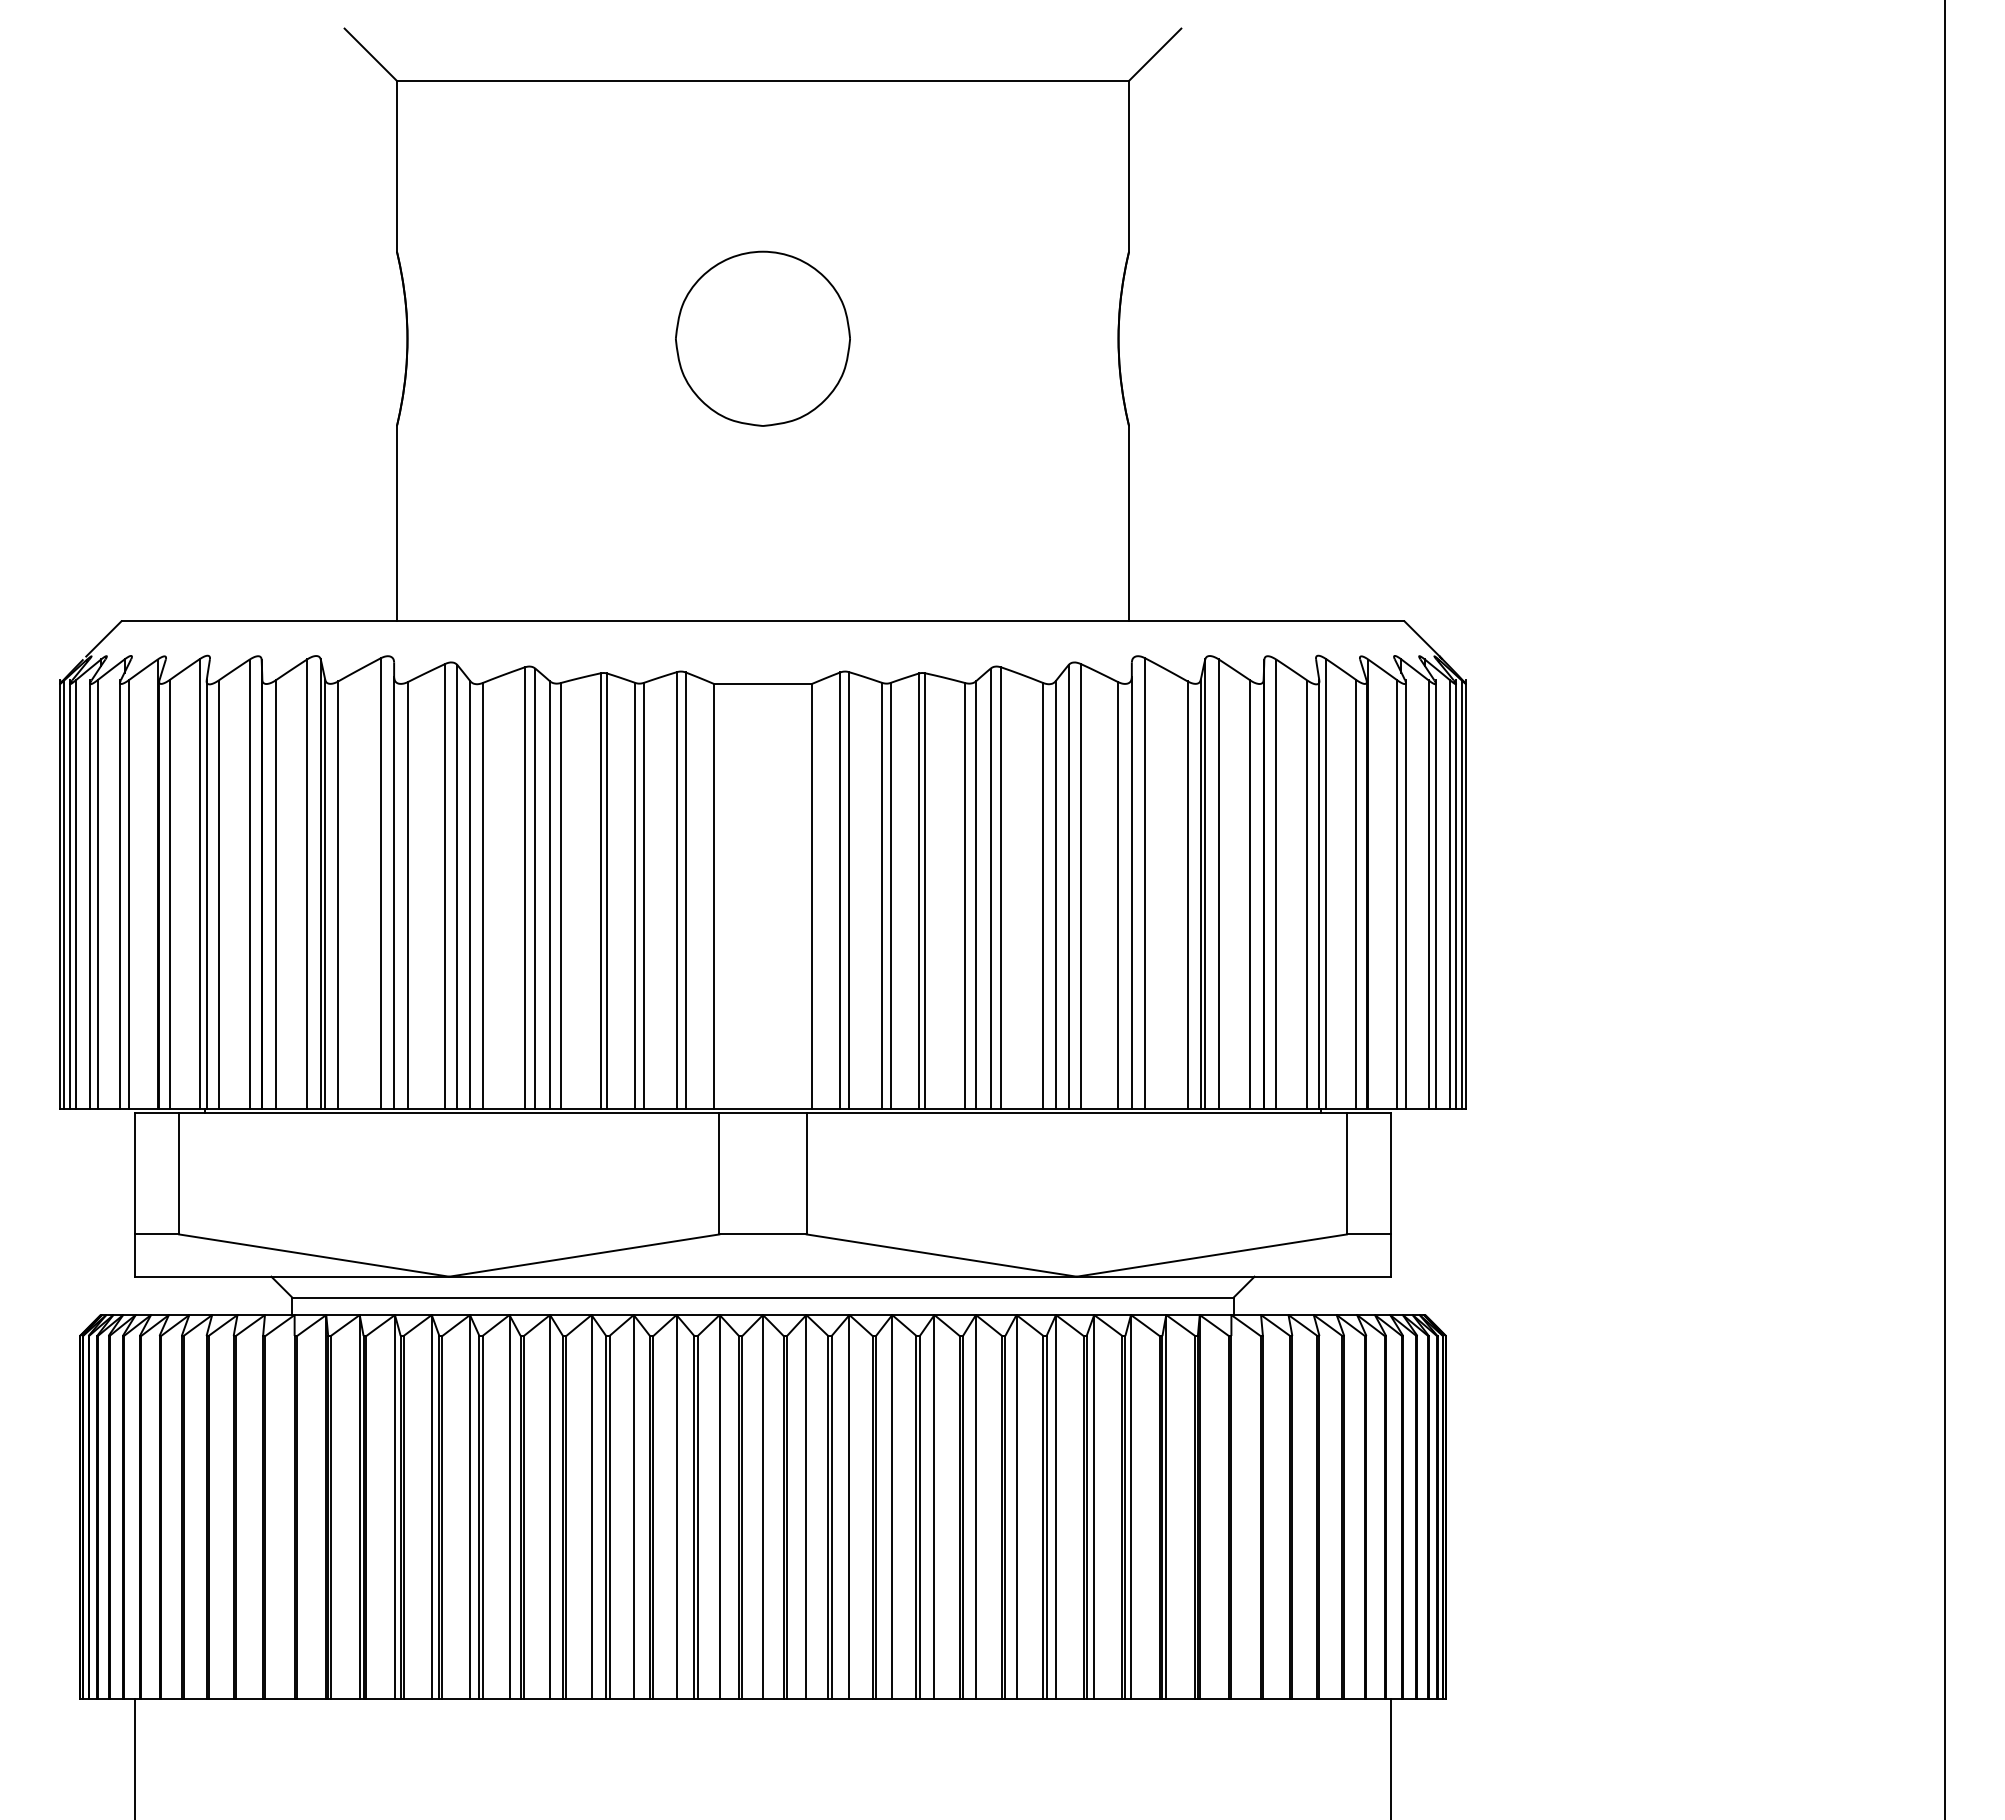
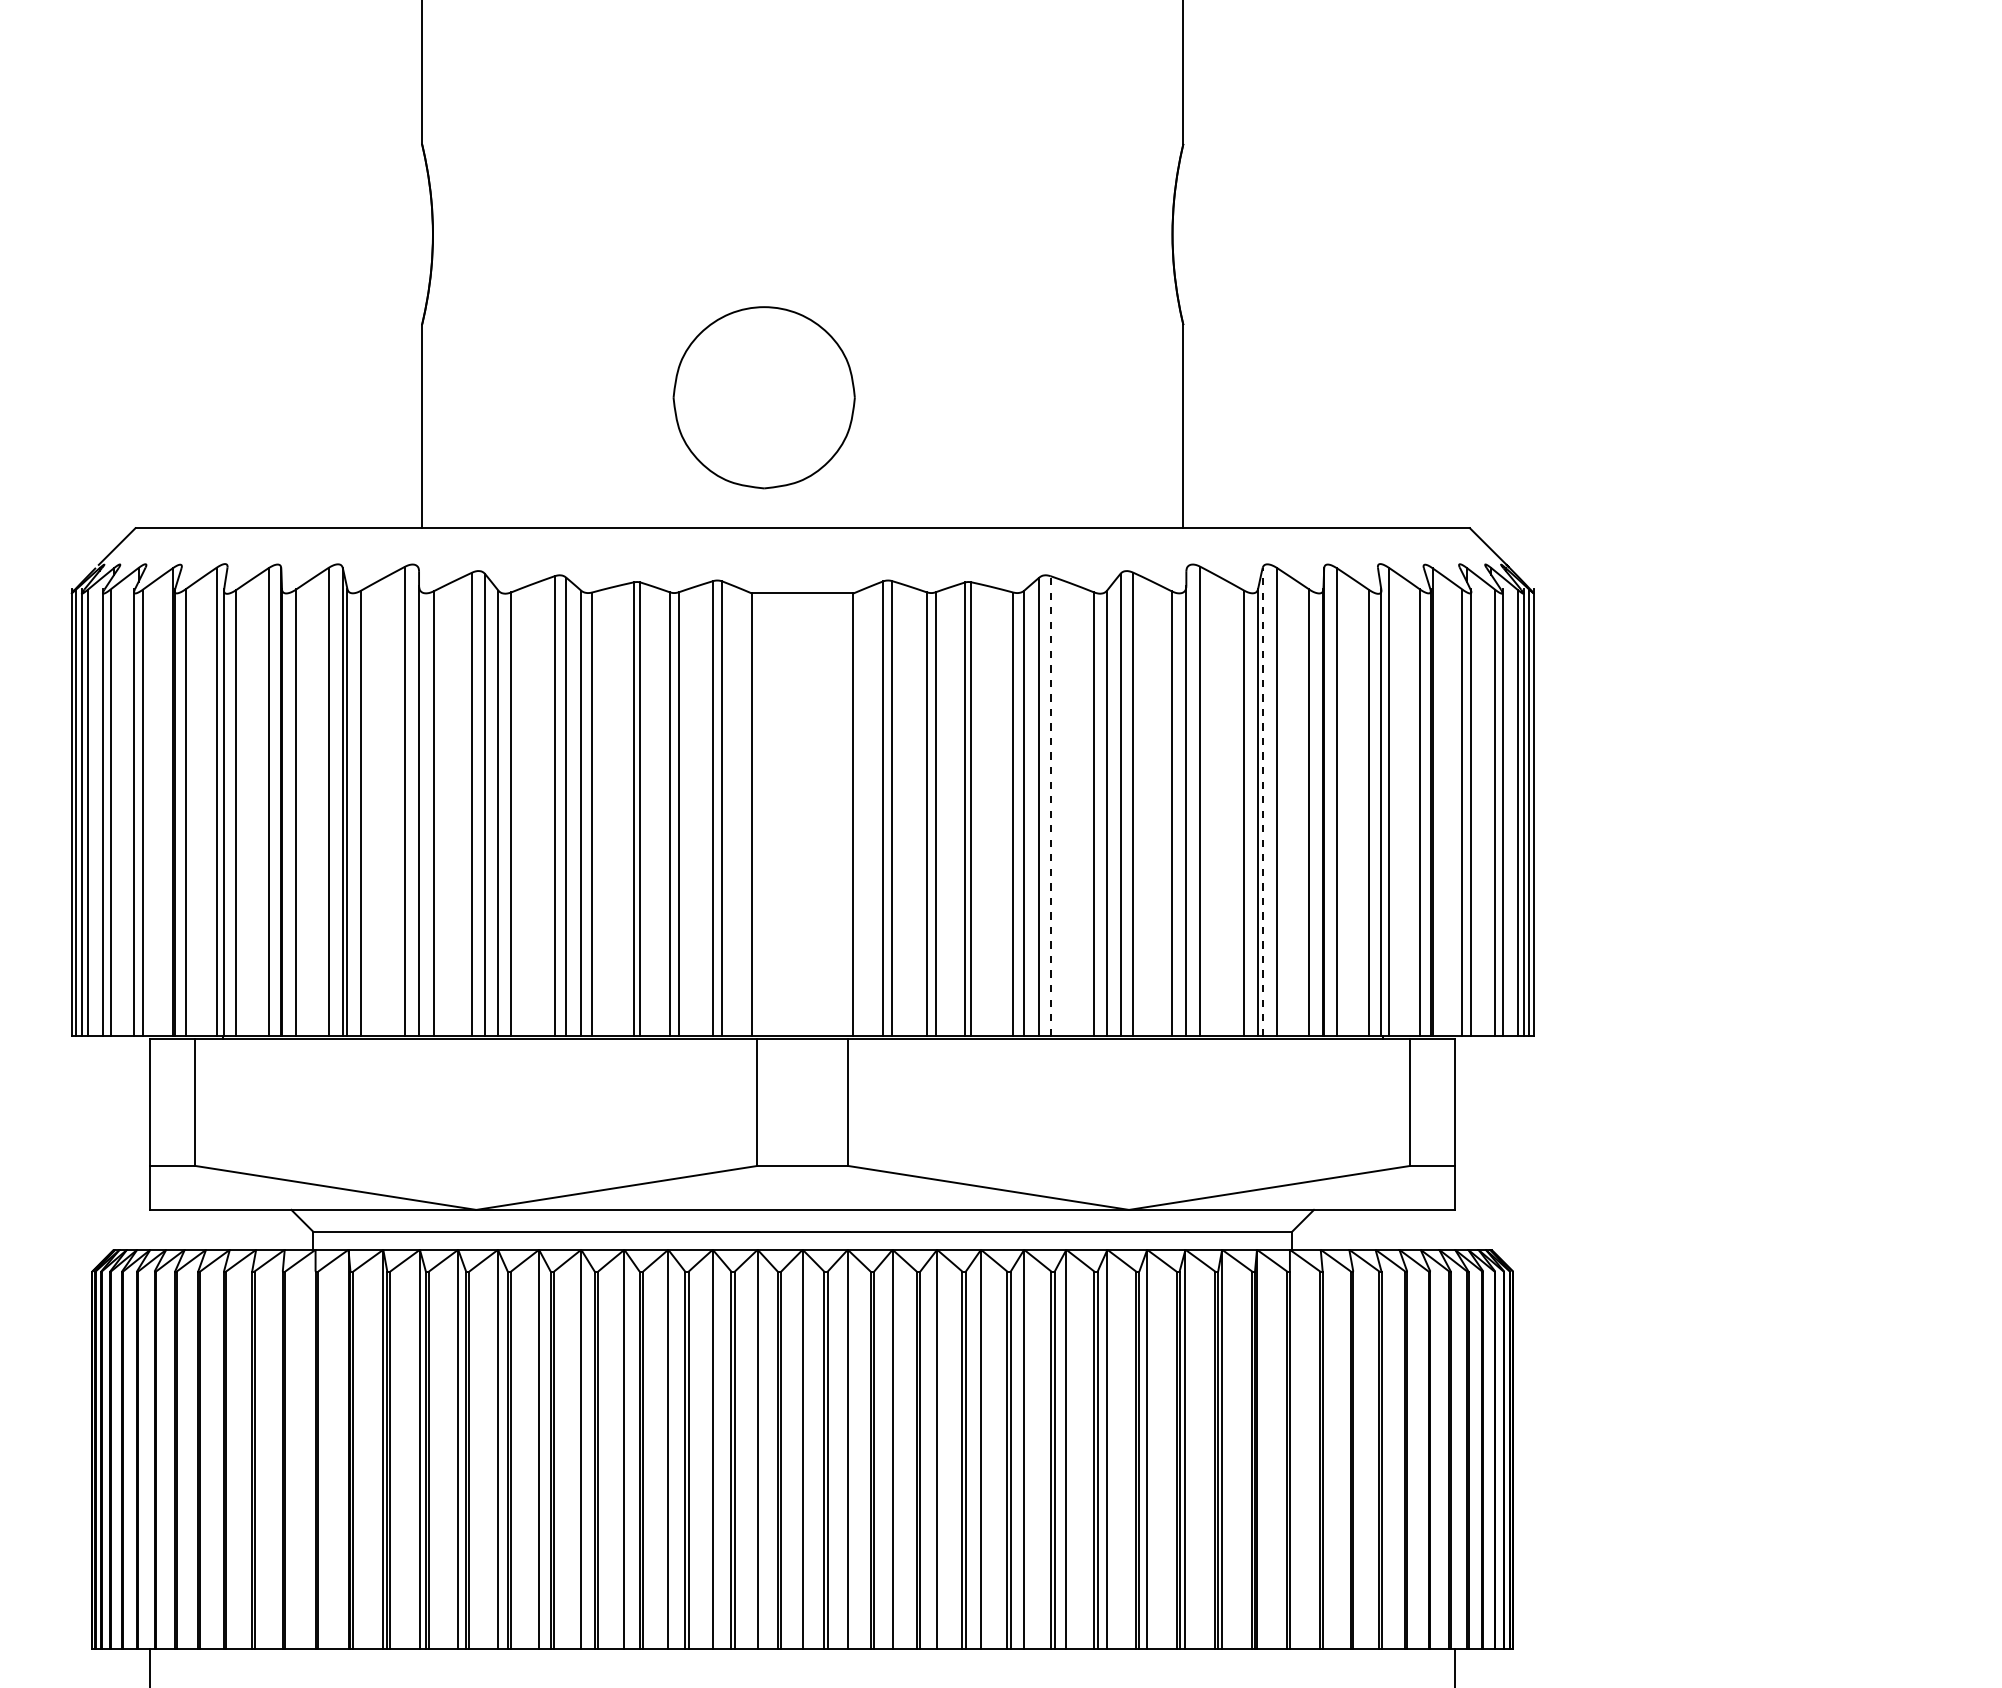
part: (762, 338) -> (763, 397), moved
line: (1205, 884) -> (1262, 801), solid -> dashed
line: (1001, 888) -> (1050, 806), solid -> dashed

